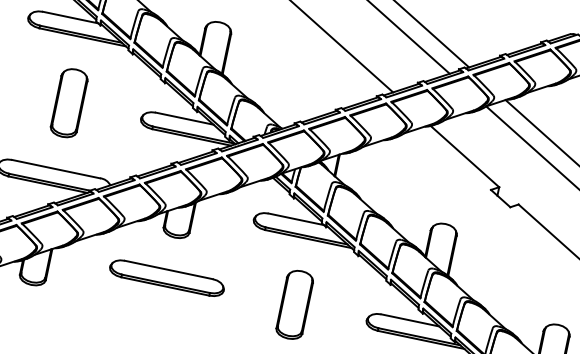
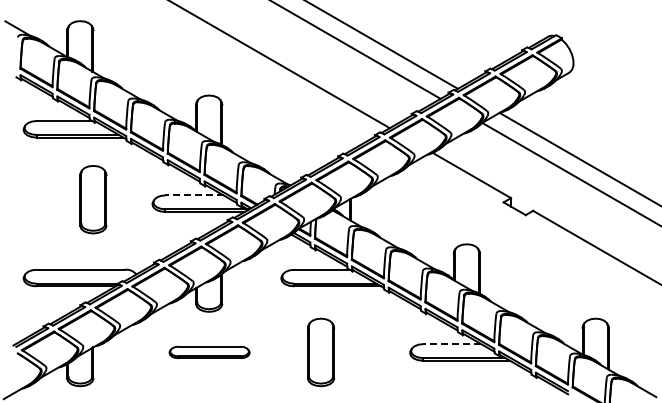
part: (69, 103) -> (93, 199), moved
line: (184, 118) -> (194, 195), solid -> dashed
part: (166, 278) -> (209, 352), size x0.7
part: (295, 305) -> (321, 352), moved
line: (409, 320) -> (451, 344), solid -> dashed

